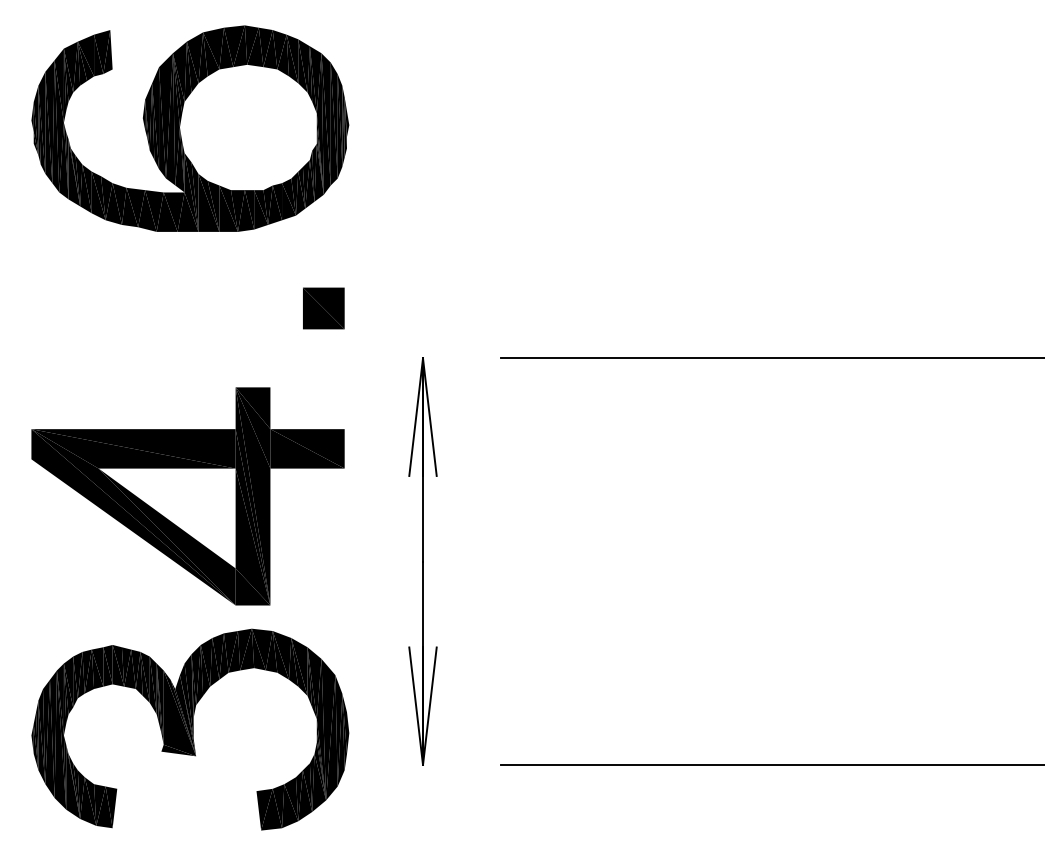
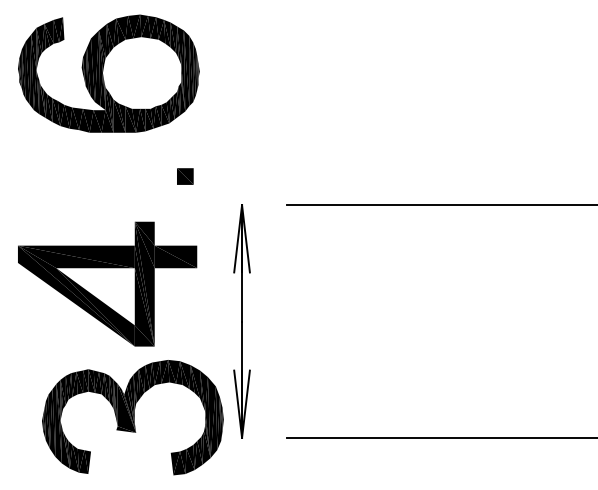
part: (324, 308) -> (185, 176), size x0.7
part: (189, 729) -> (132, 417), moved

